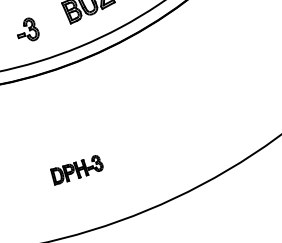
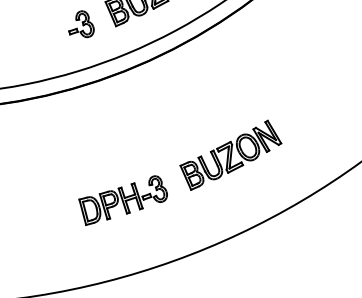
part: (28, 29) -> (81, 24), moved
part: (167, 131) -> (230, 154), added
part: (76, 170) -> (122, 200), size x1.43

